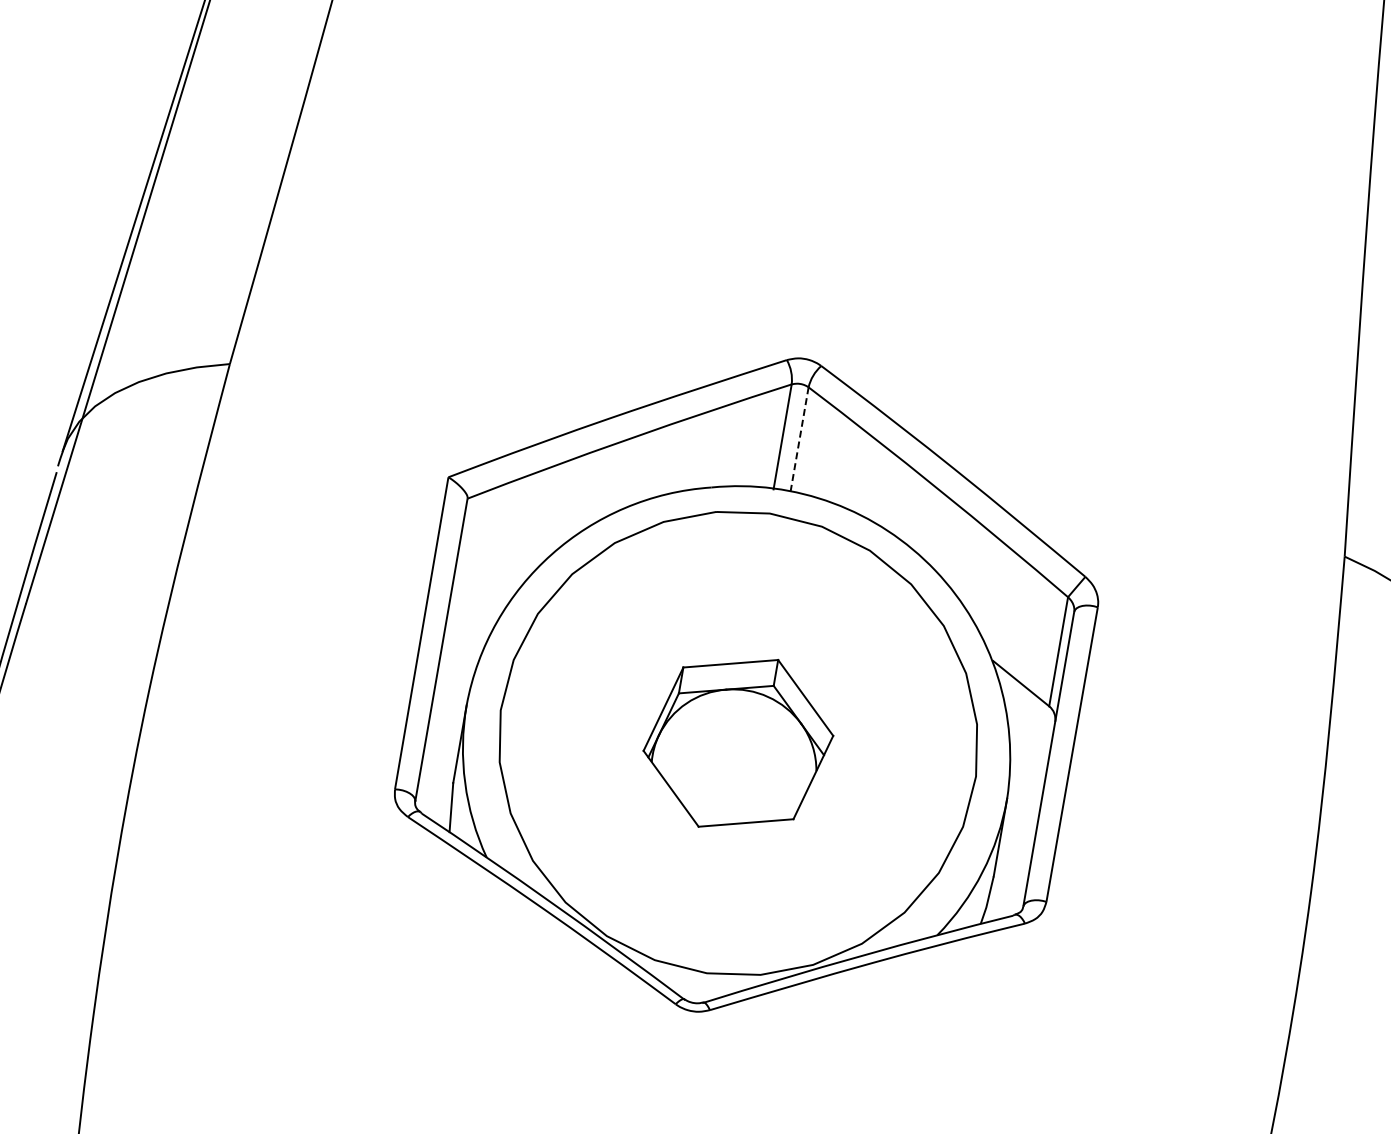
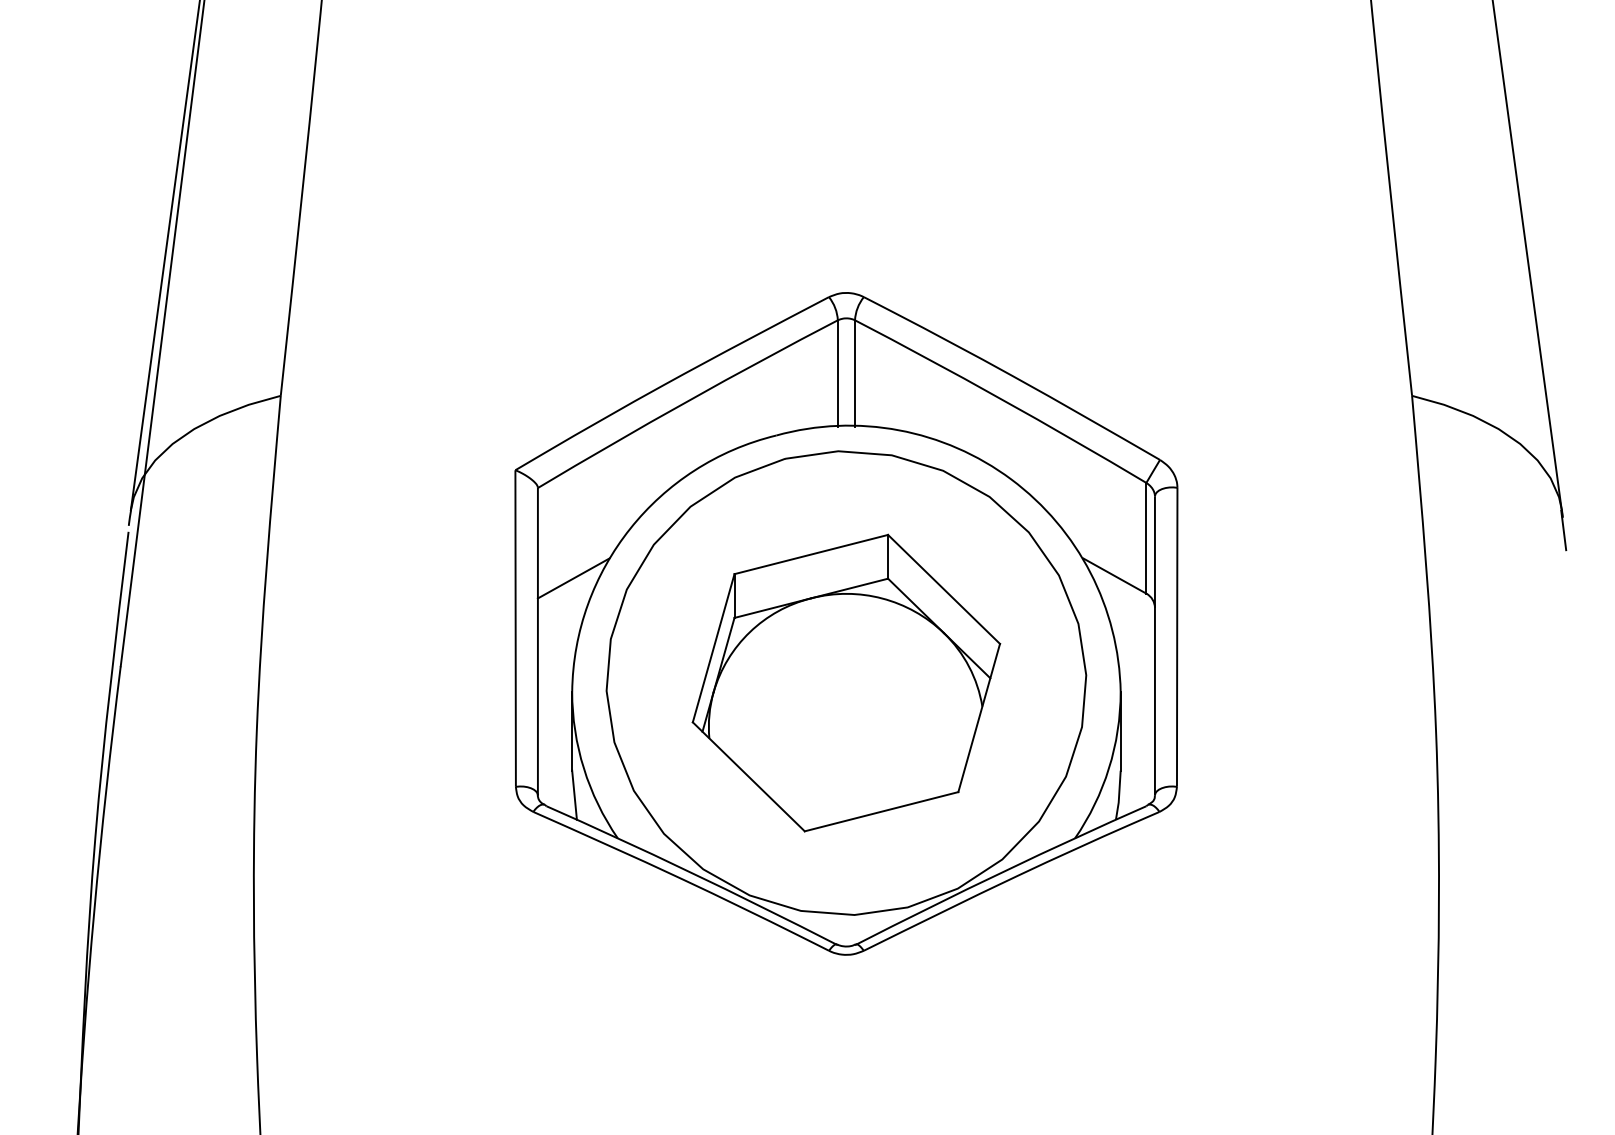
line: (799, 440) -> (855, 374), dashed -> solid
line: (487, 593) -> (573, 578), added
part: (738, 742) -> (846, 682), size x1.67

